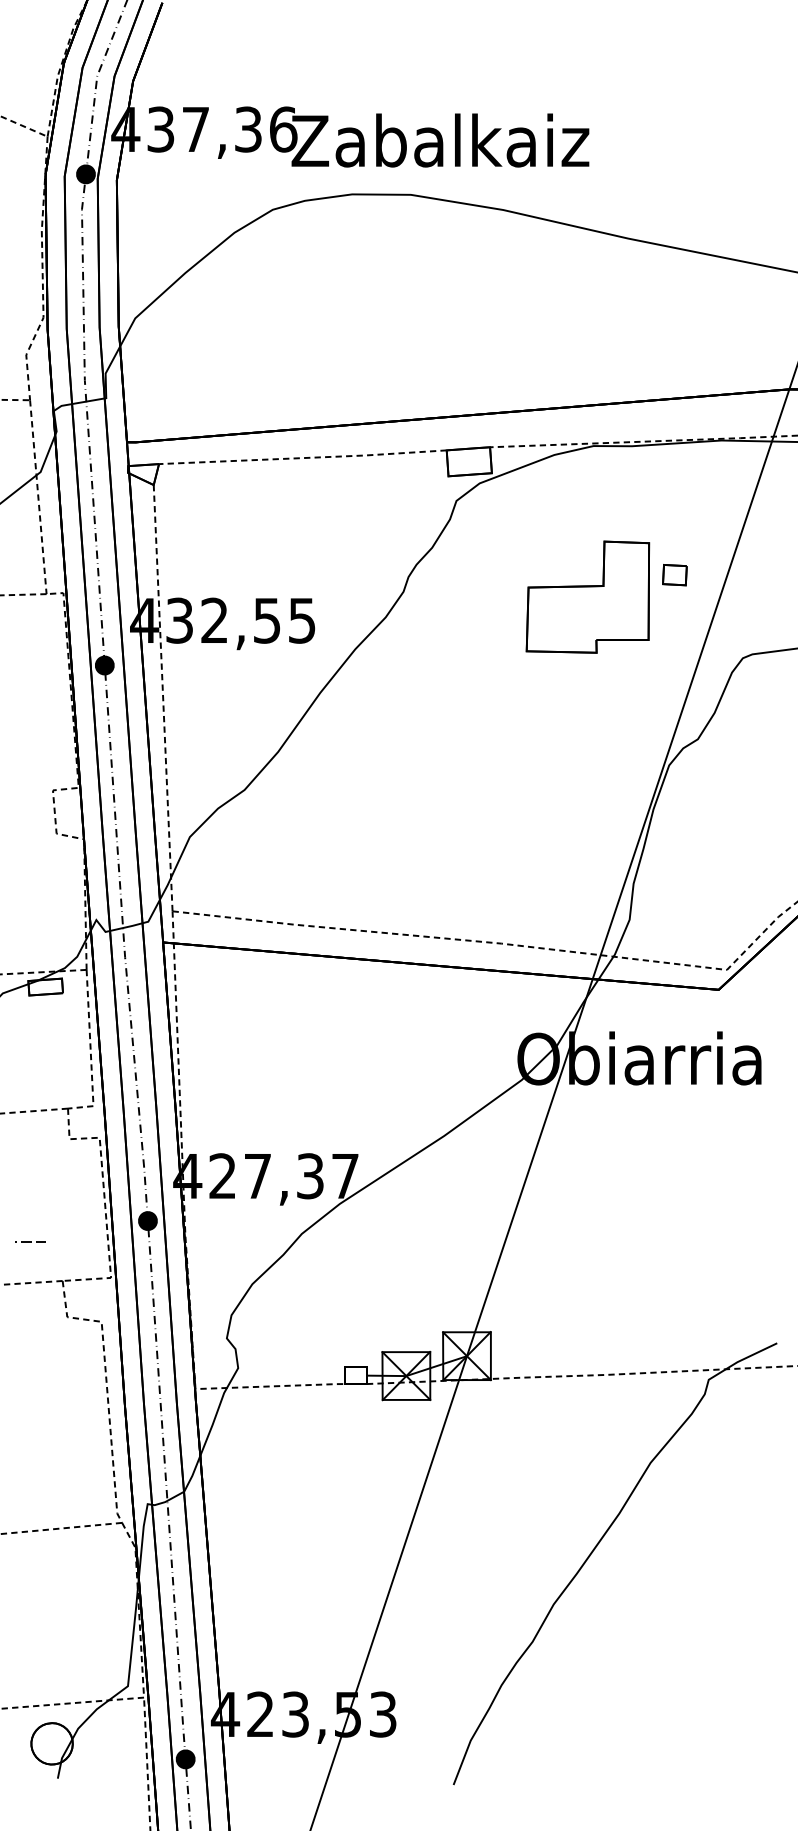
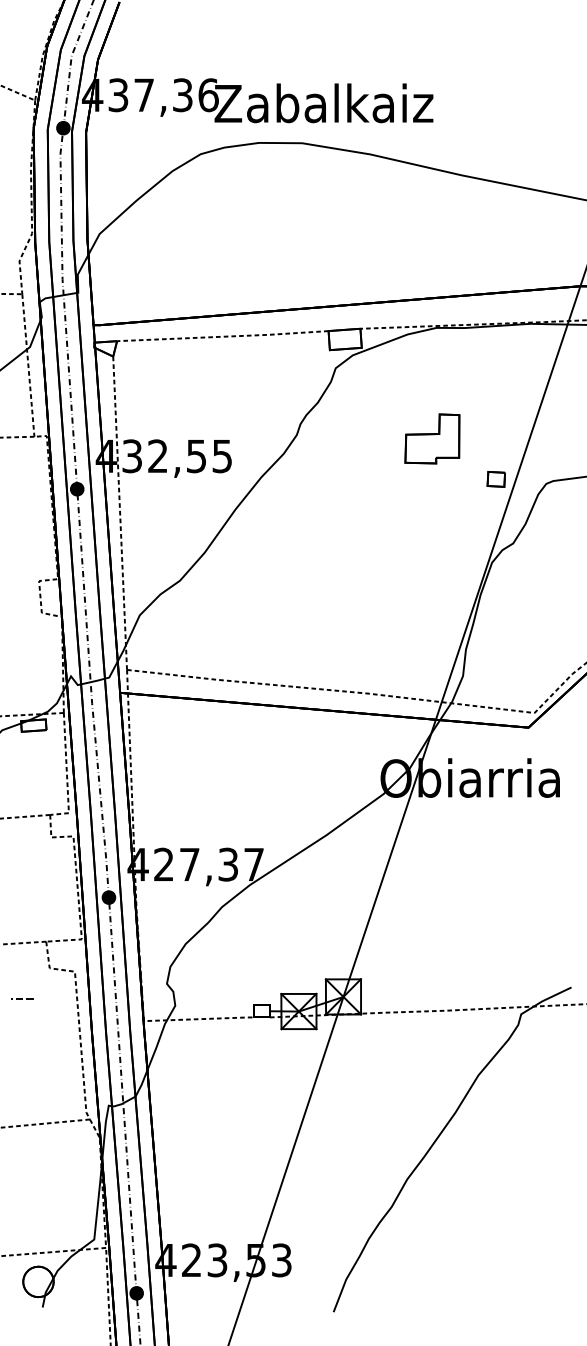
part: (674, 575) -> (496, 479), moved
part: (587, 596) -> (432, 438), size x0.6
line: (30, 1241) -> (22, 998), moved

